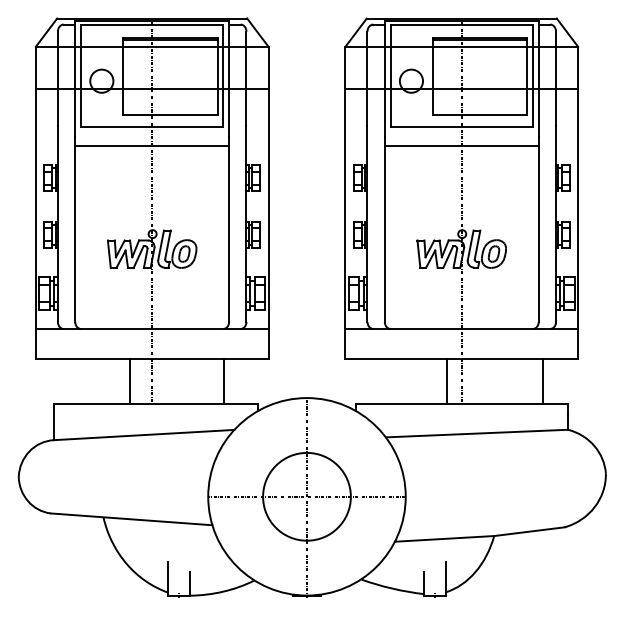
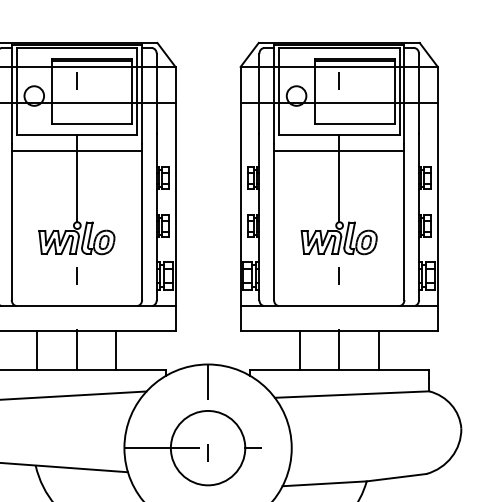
line: (129, 381) -> (37, 350), moved
line: (223, 381) -> (116, 350), moved
line: (447, 381) -> (300, 350), moved
line: (543, 381) -> (378, 350), moved

